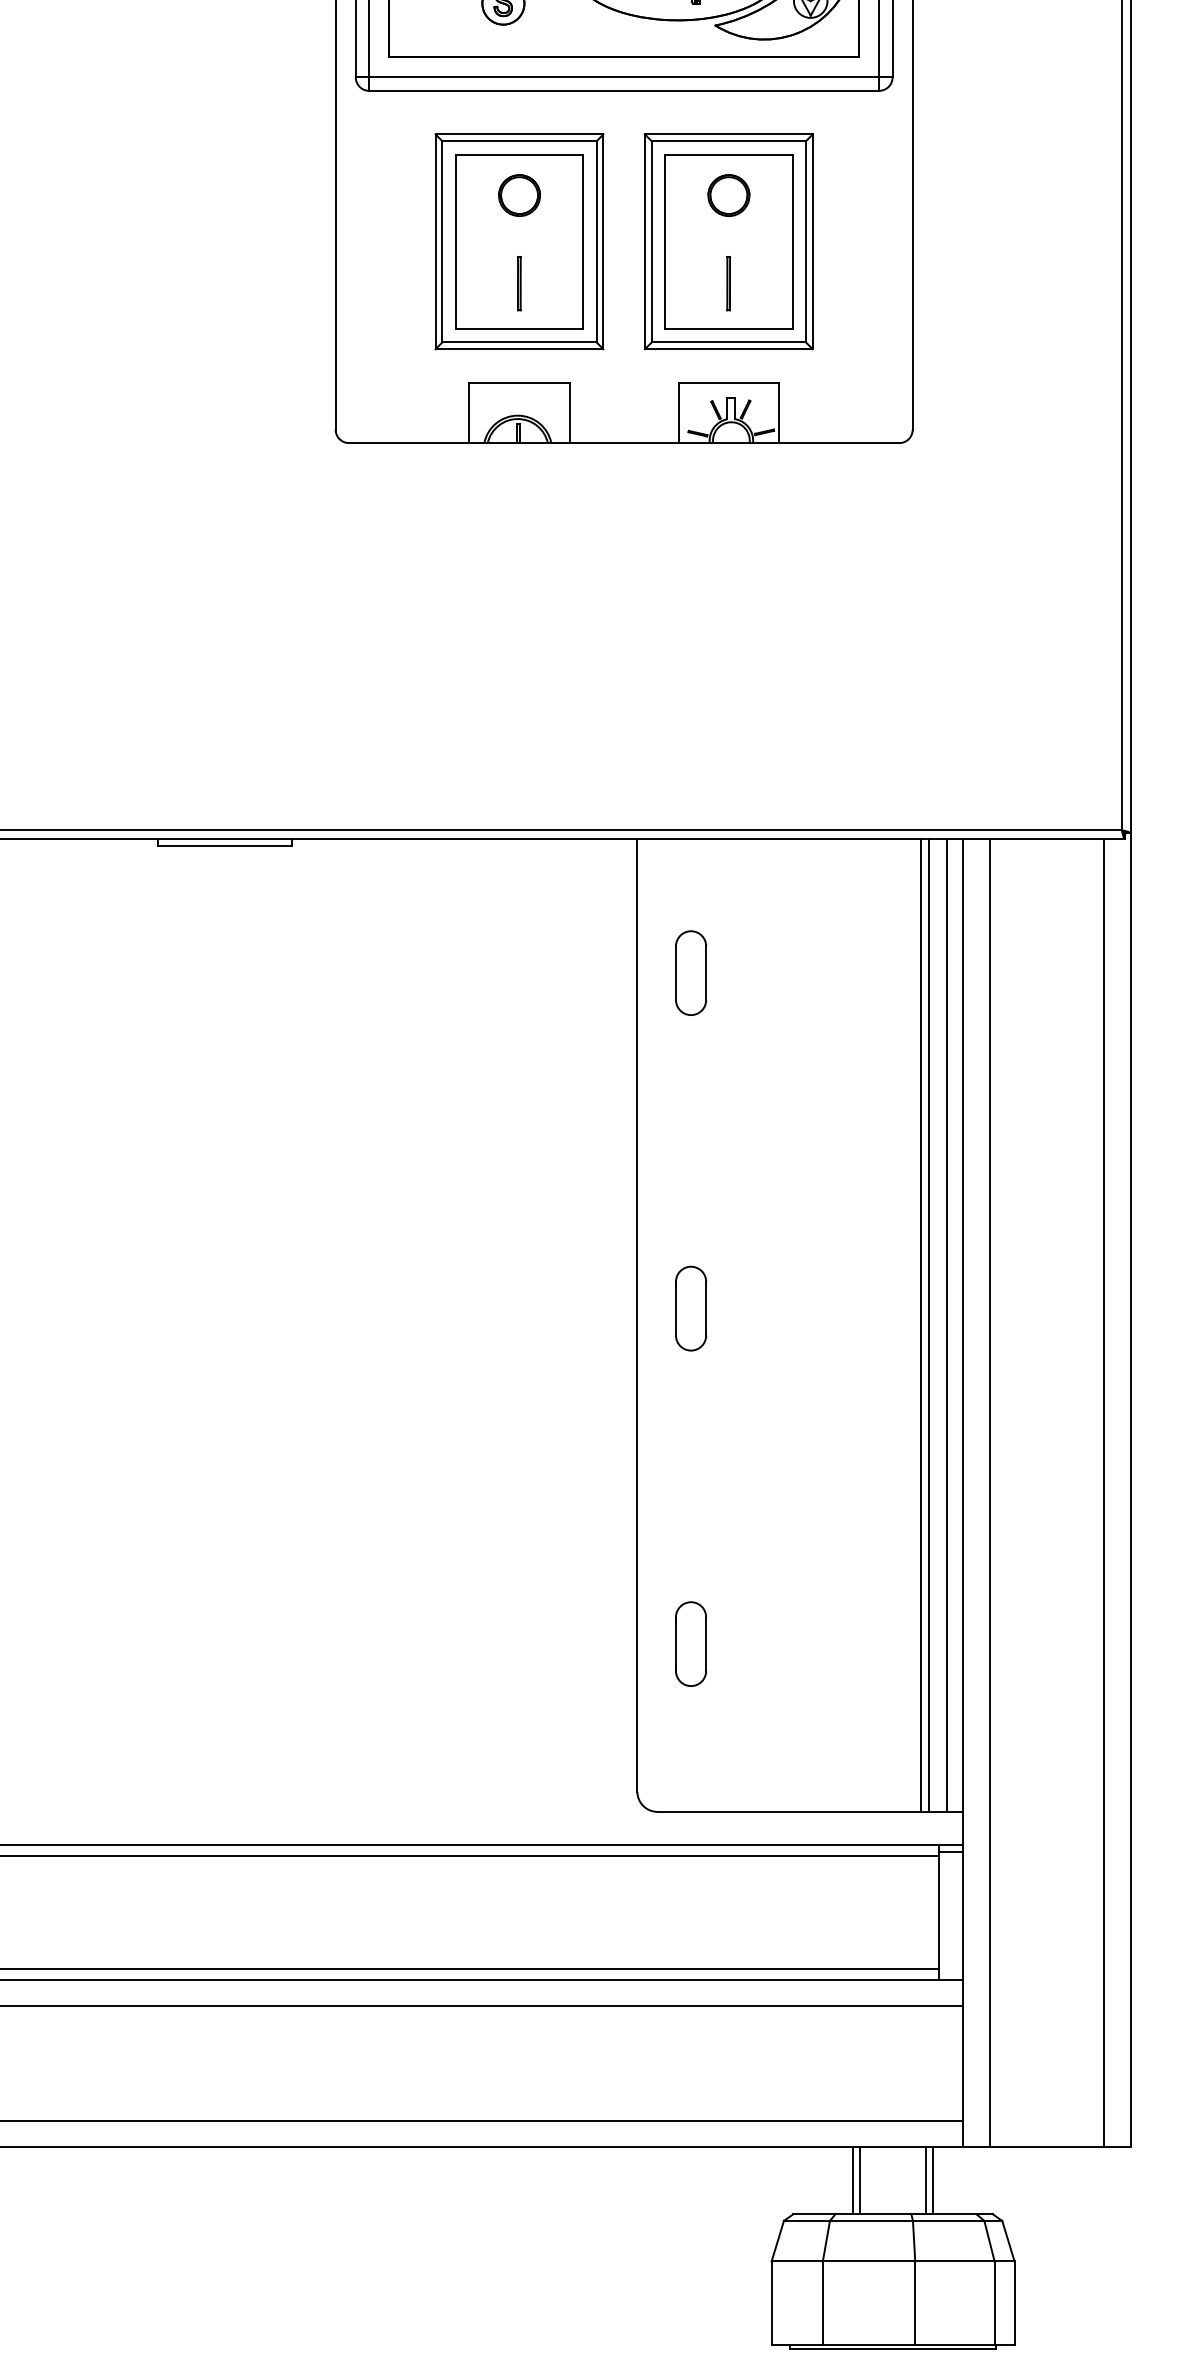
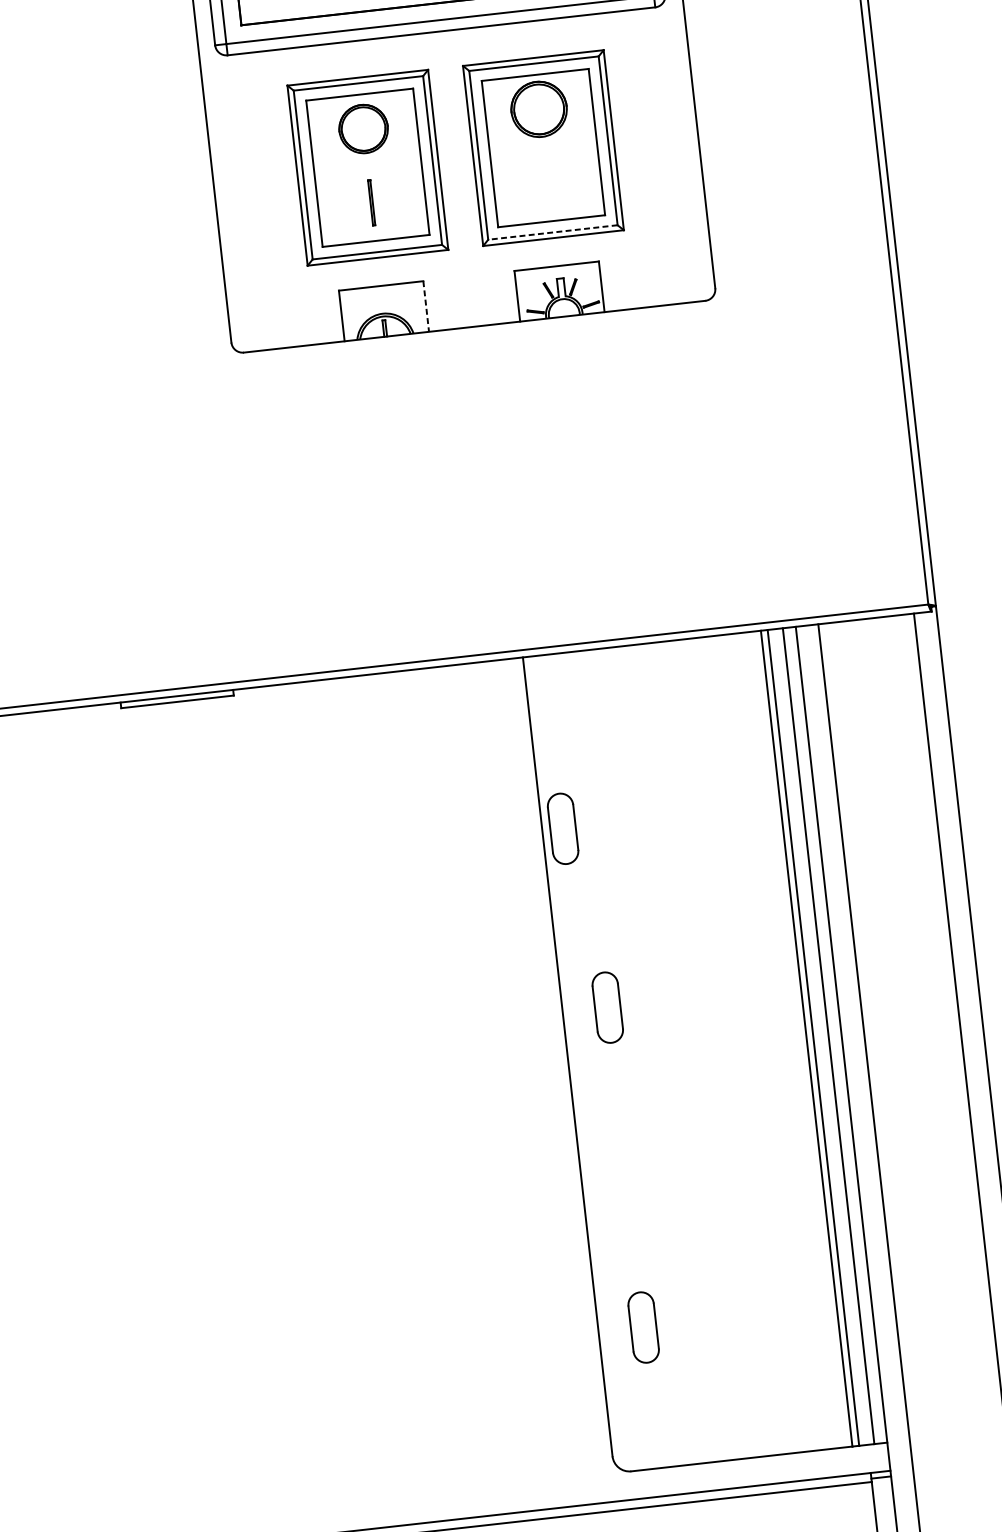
part: (519, 195) -> (363, 128), size x1.4
part: (728, 195) -> (538, 109), size x1.6
line: (728, 283) -> (547, 183), removed
line: (728, 342) -> (552, 232), solid -> dashed
line: (569, 413) -> (425, 307), solid -> dashed
part: (691, 972) -> (563, 828), moved
part: (690, 1308) -> (607, 1007), moved

